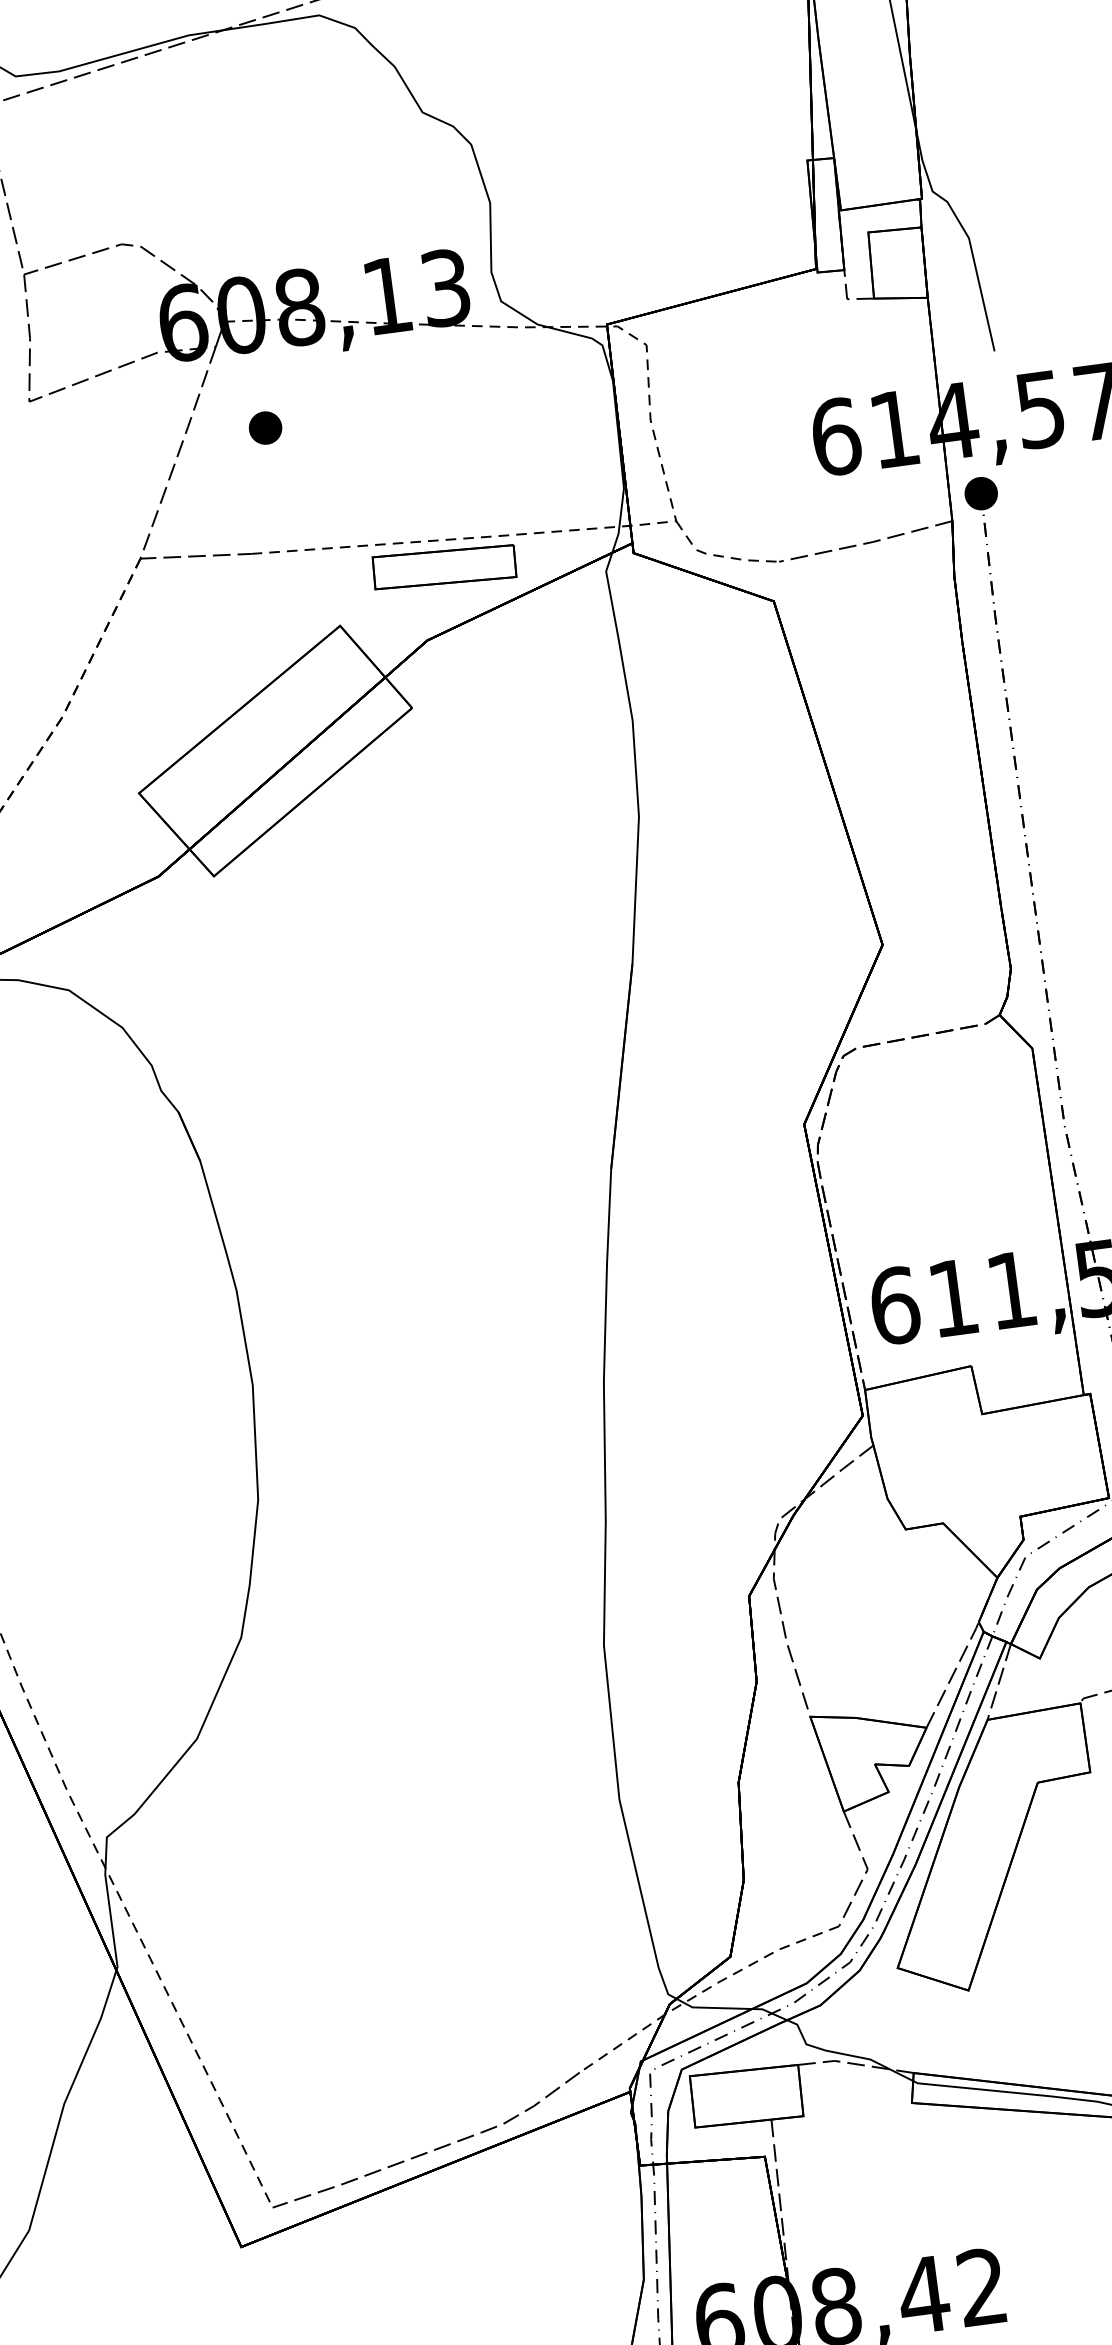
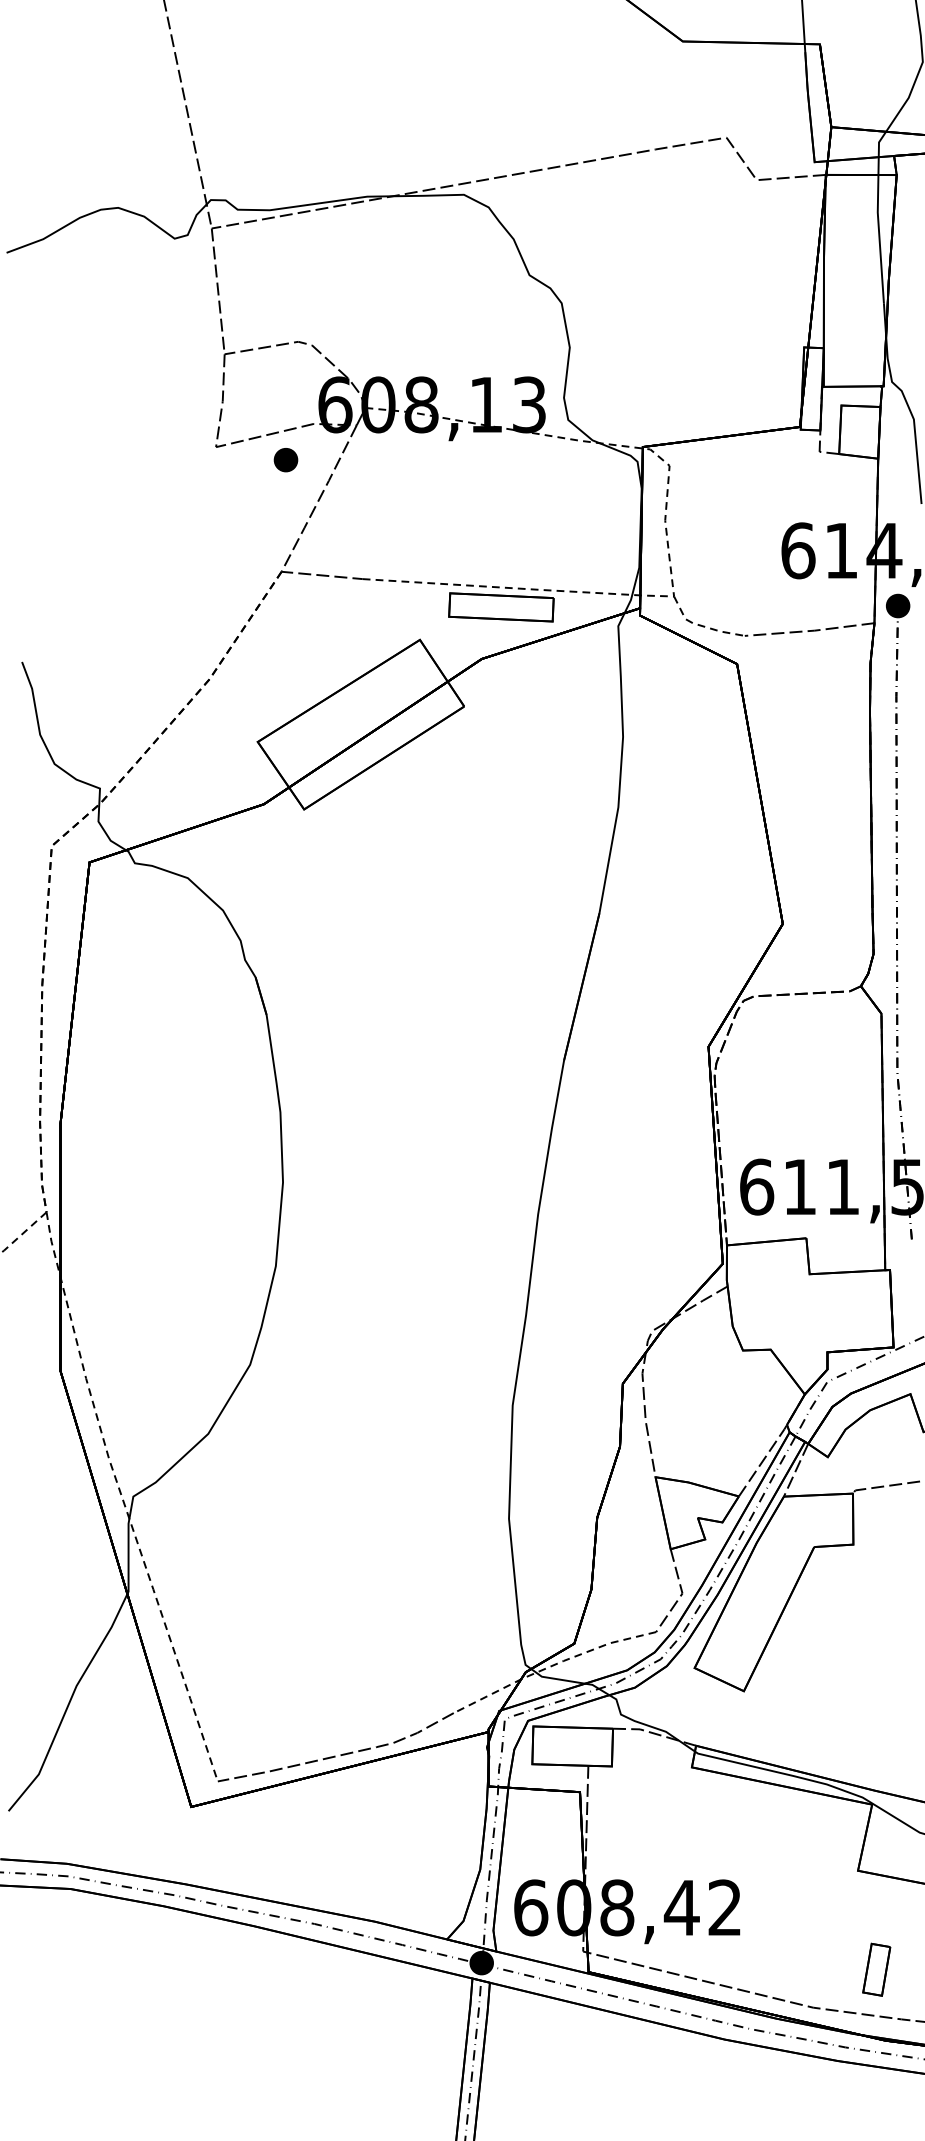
part: (264, 428) -> (285, 460), moved

